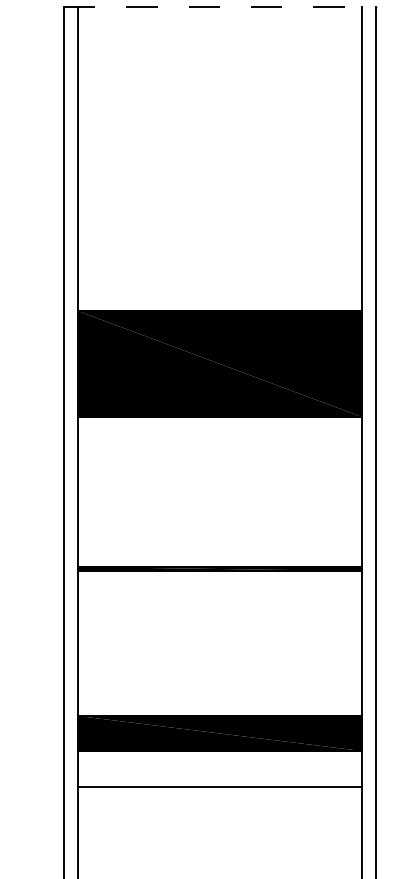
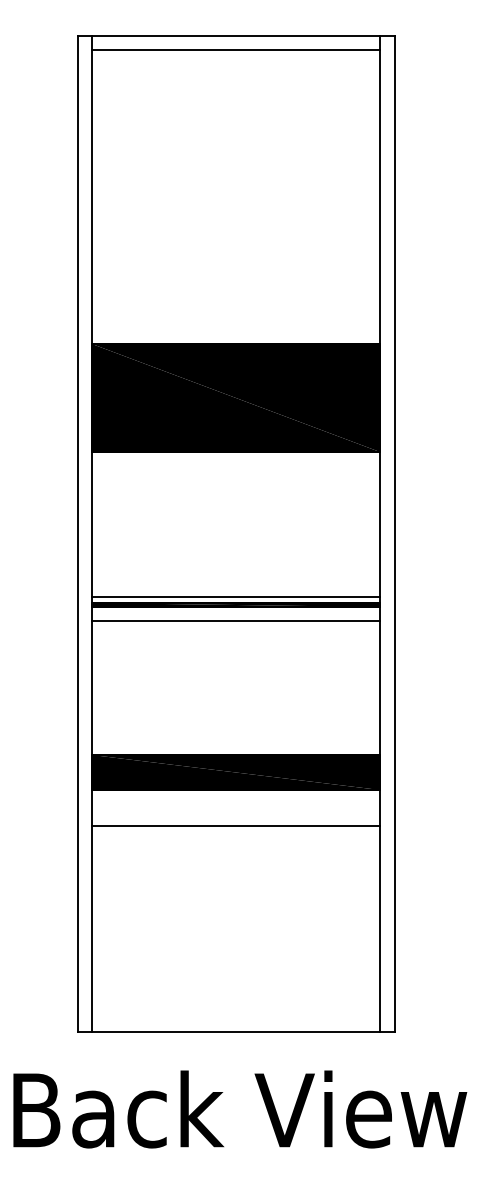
line: (219, 7) -> (236, 35), dashed -> solid
line: (219, 21) -> (236, 49), added
line: (219, 561) -> (236, 597), added
line: (219, 583) -> (236, 620), added

